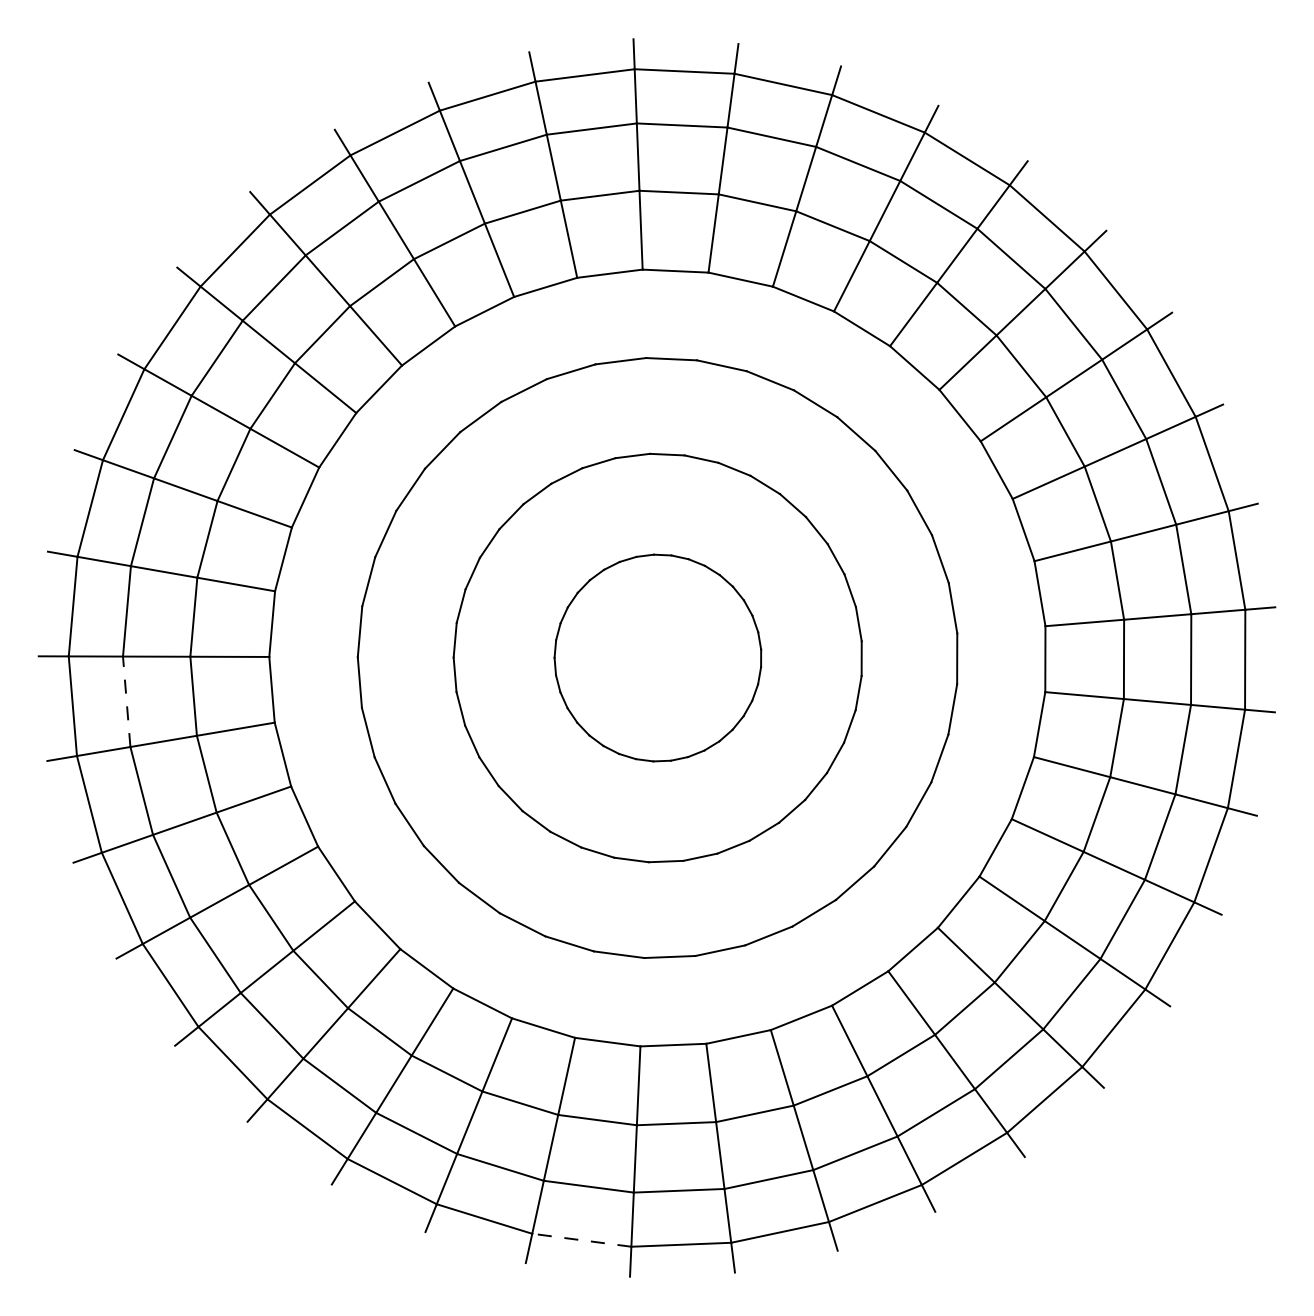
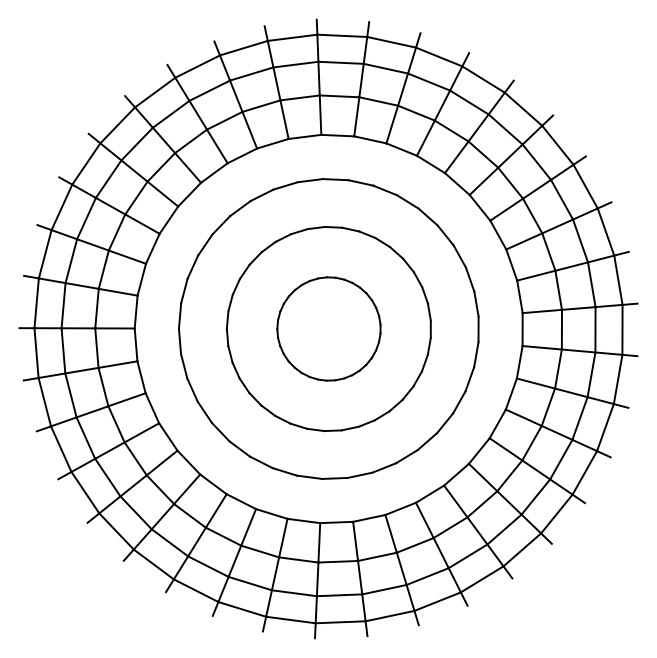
line: (126, 701) -> (63, 350), dashed -> solid
line: (580, 1241) -> (290, 620), dashed -> solid

